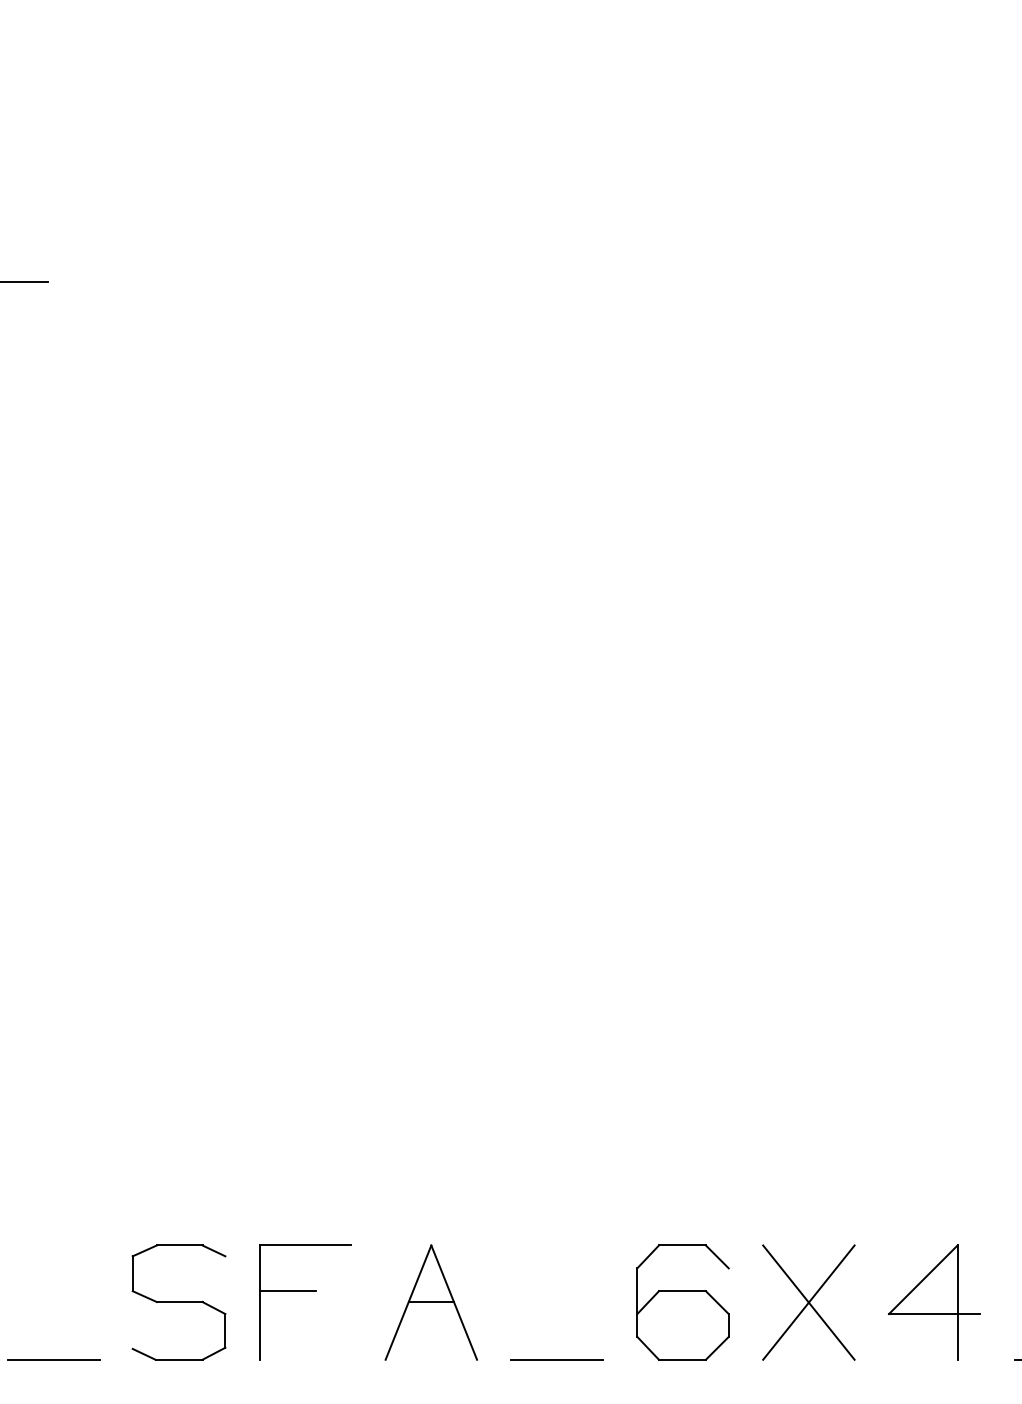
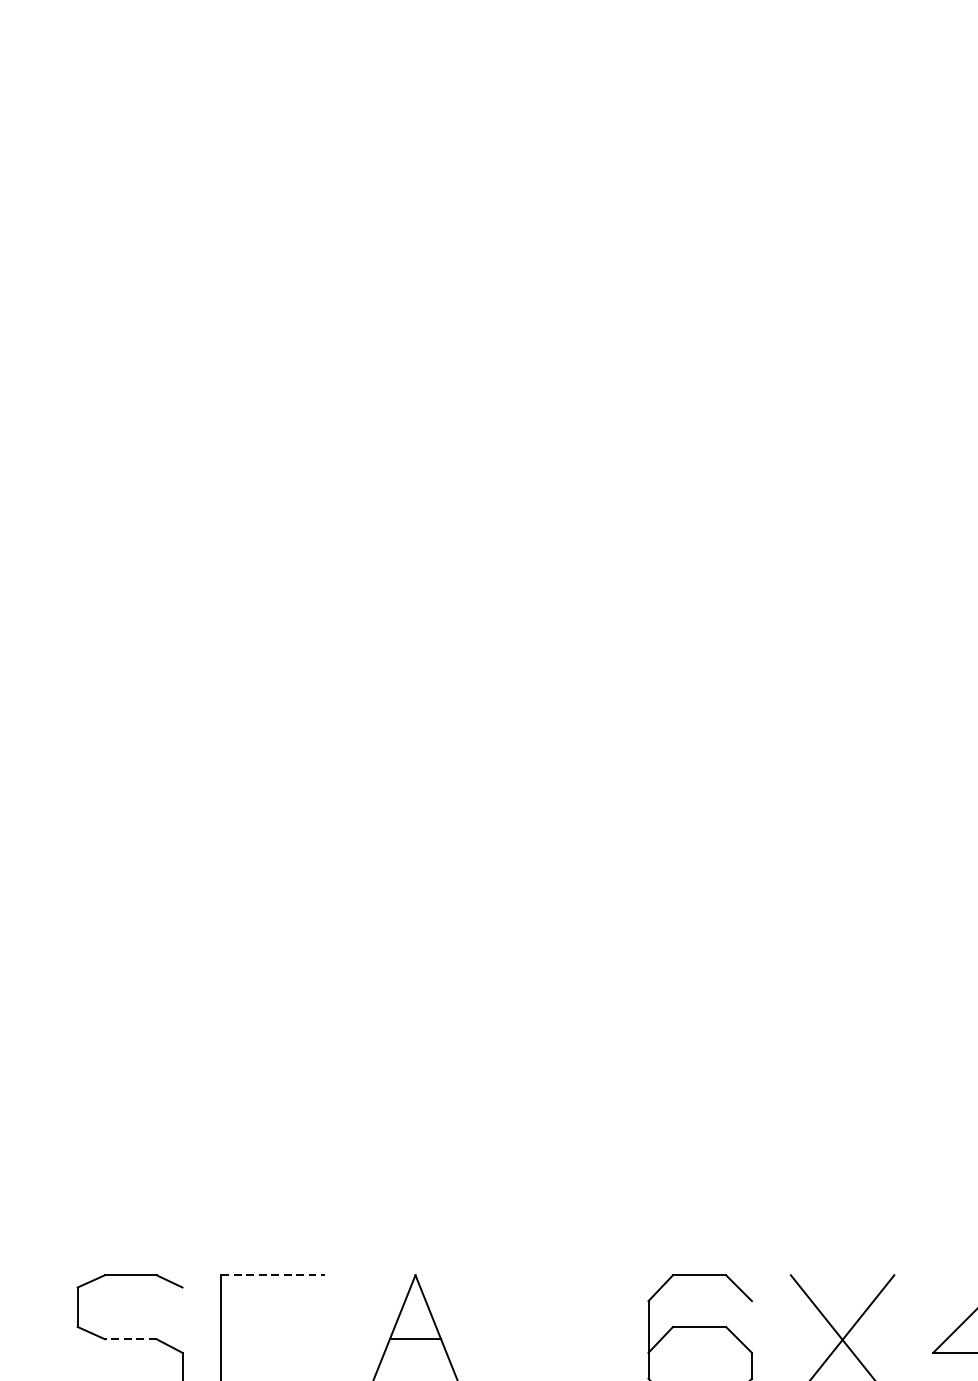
line: (305, 1245) -> (273, 1275), solid -> dashed
line: (287, 1291) -> (252, 1327), removed
line: (179, 1302) -> (130, 1339), solid -> dashed

